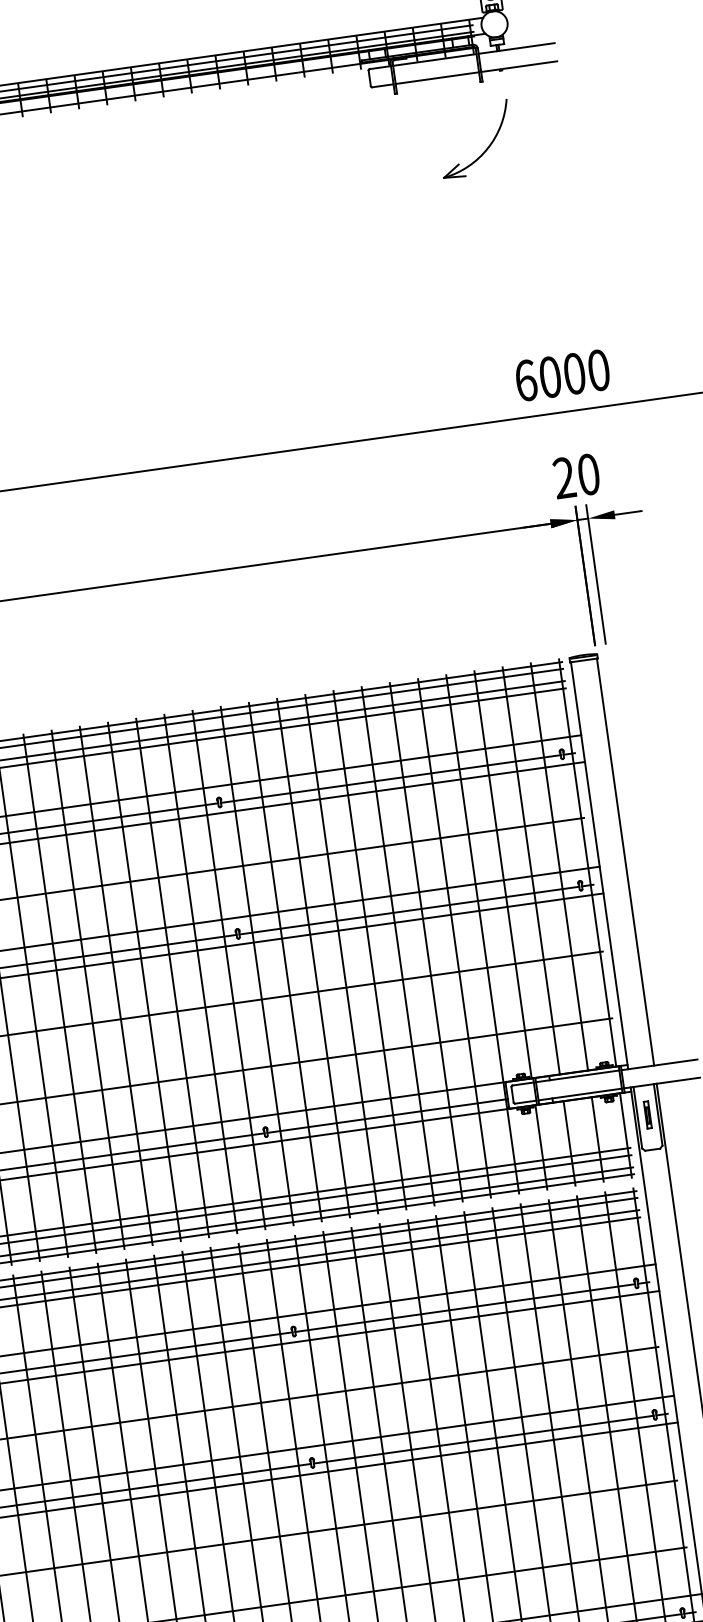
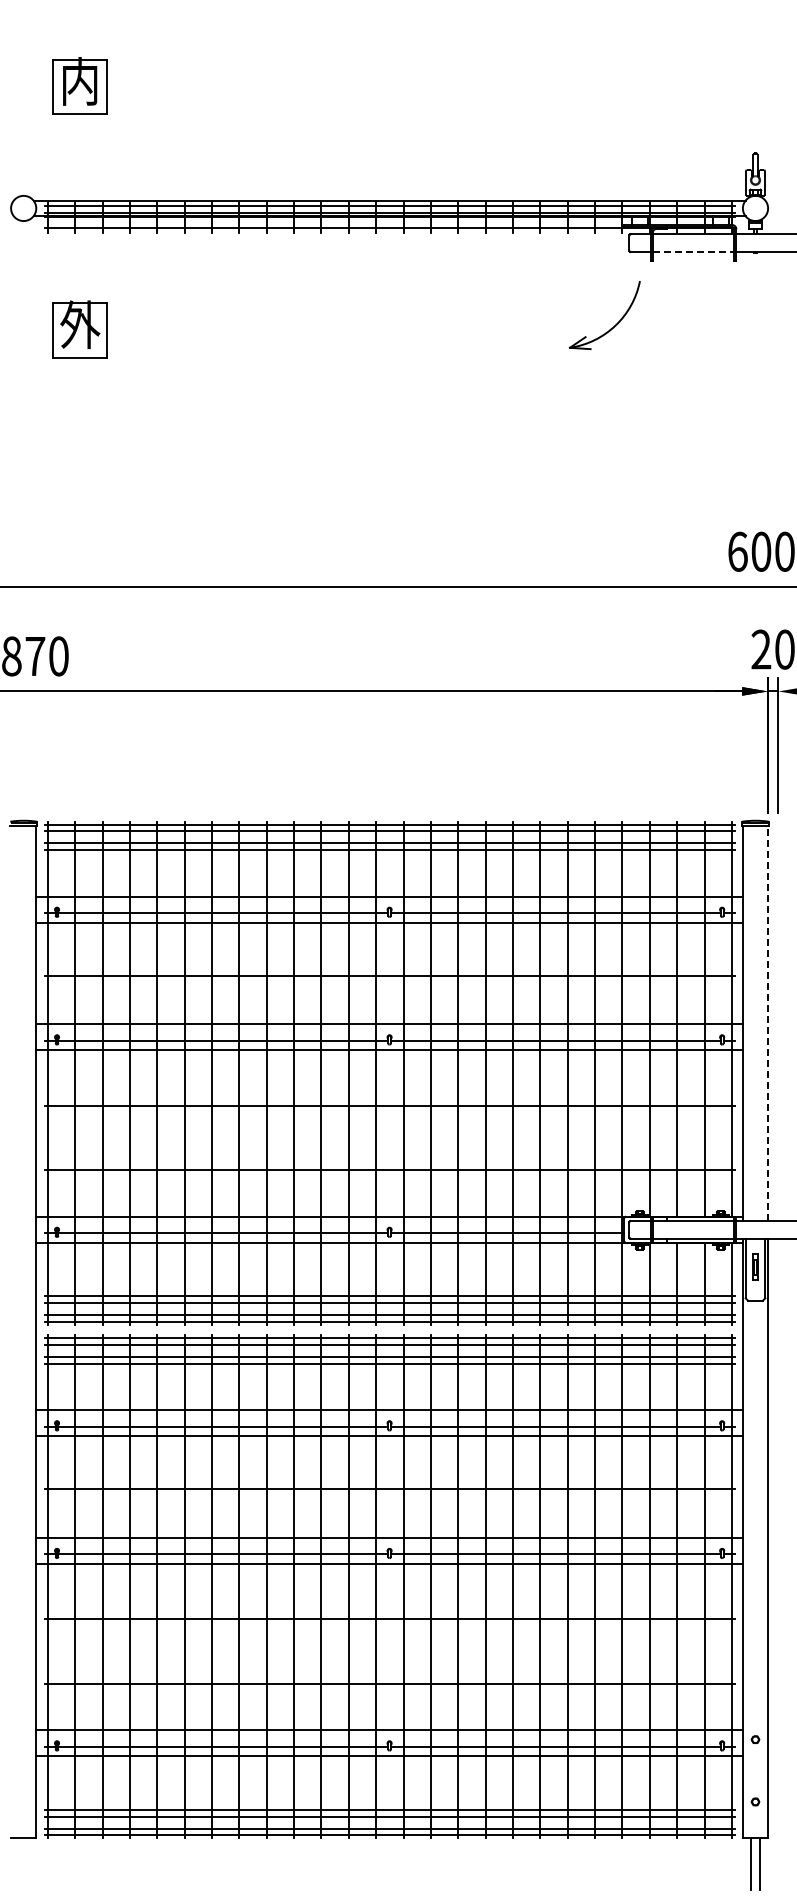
line: (438, 78) -> (694, 252), solid -> dashed
part: (483, 150) -> (611, 327), moved
line: (625, 862) -> (768, 1023), solid -> dashed

